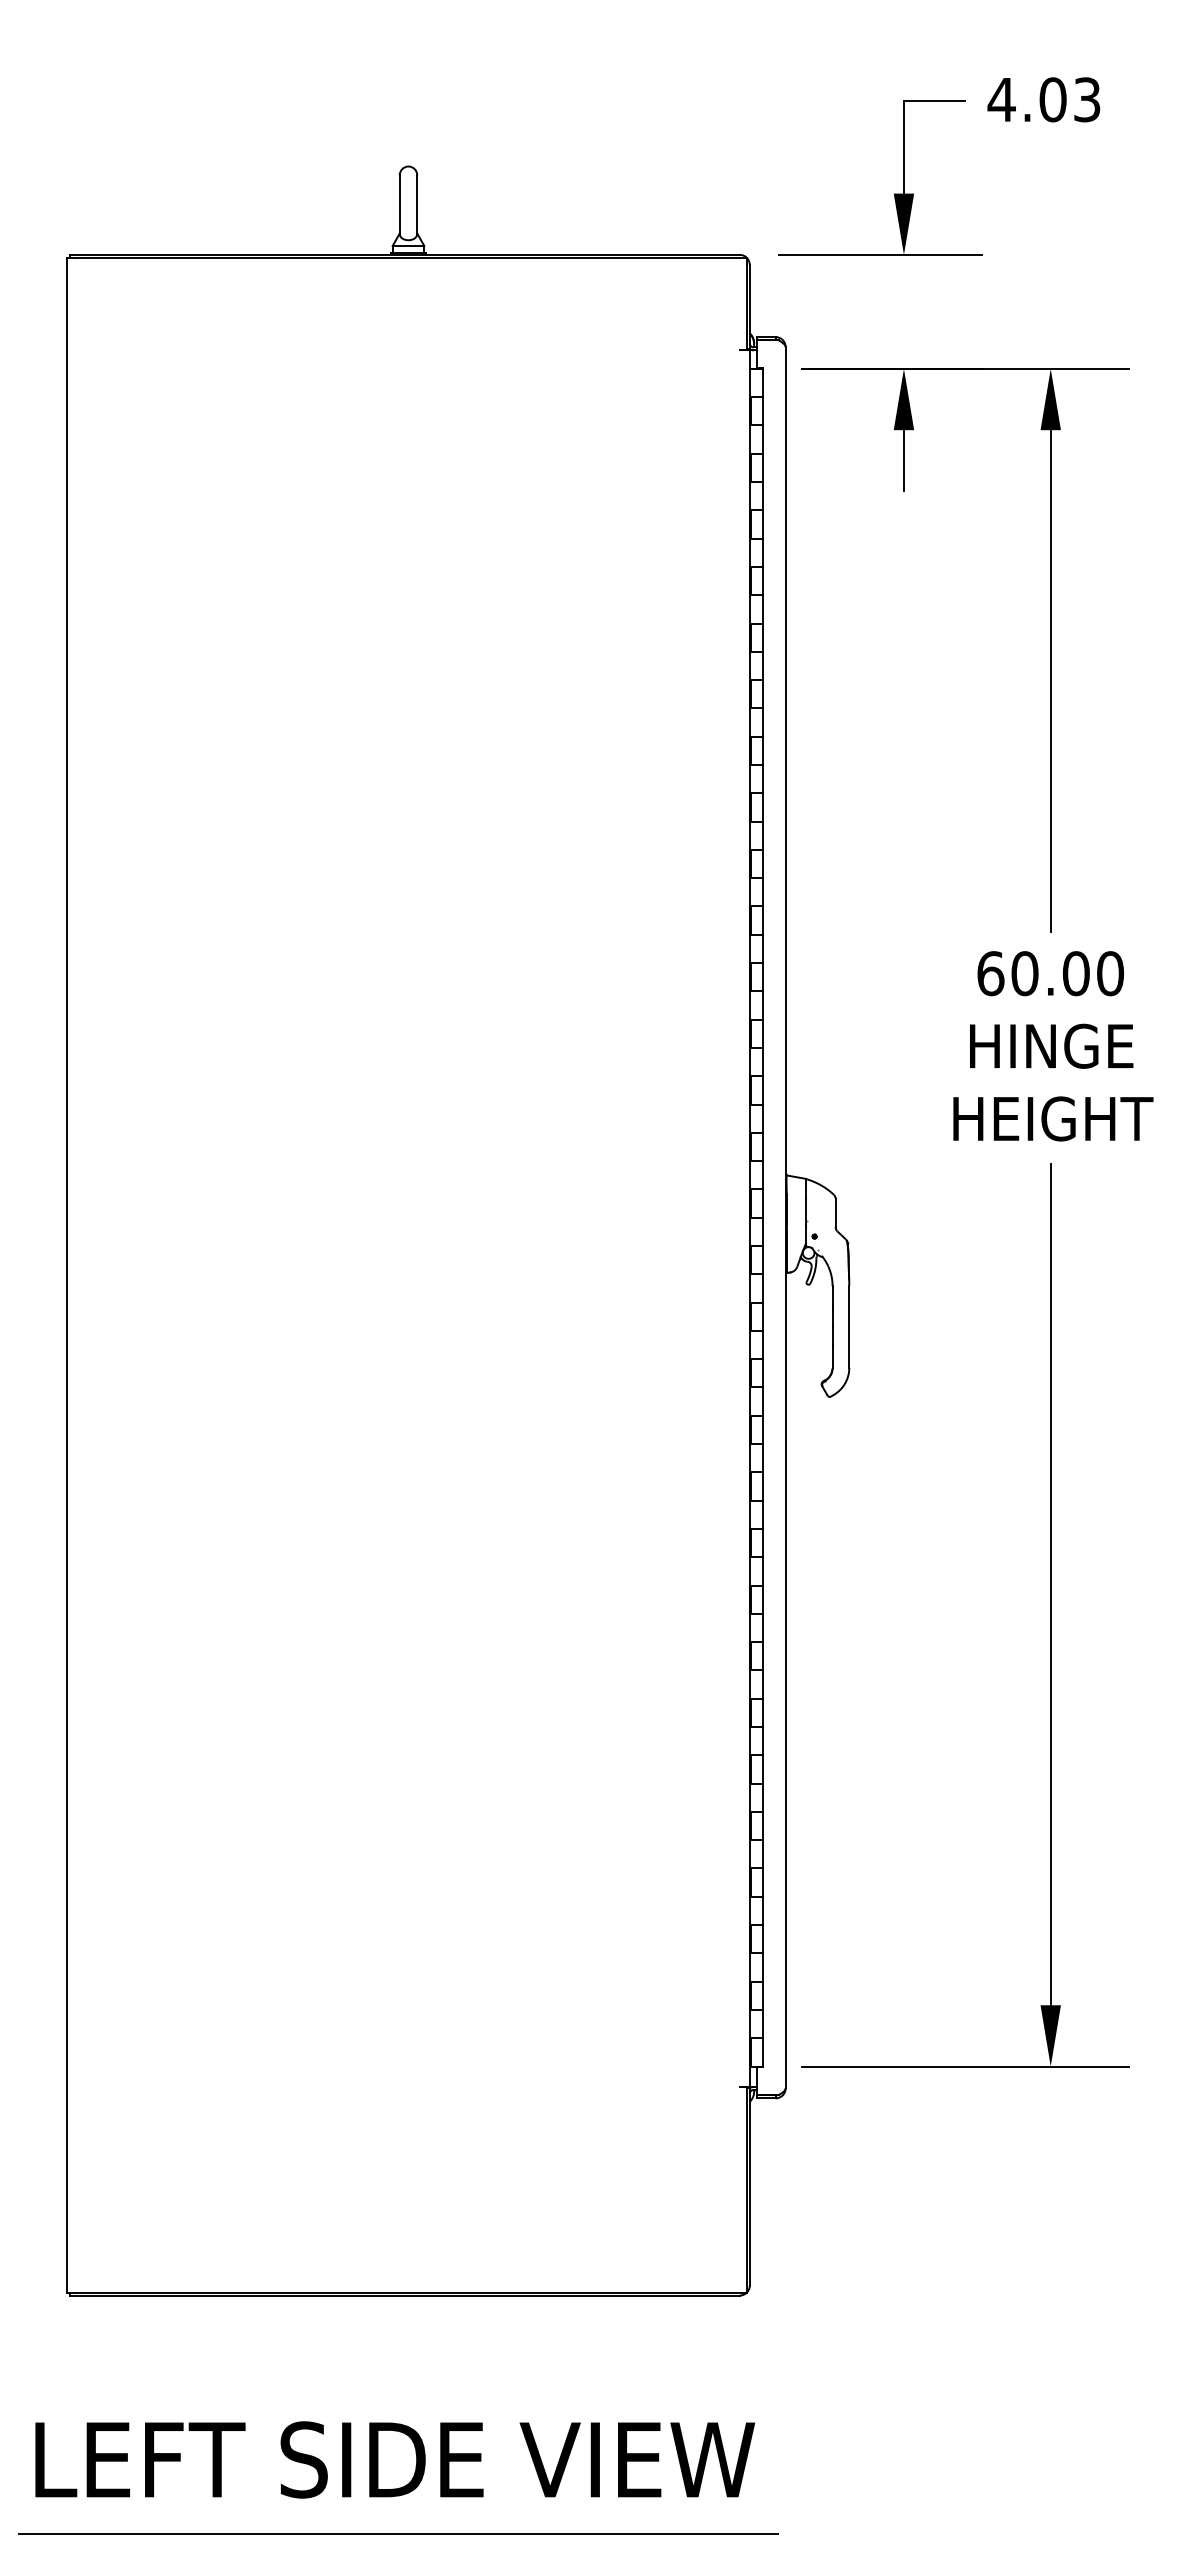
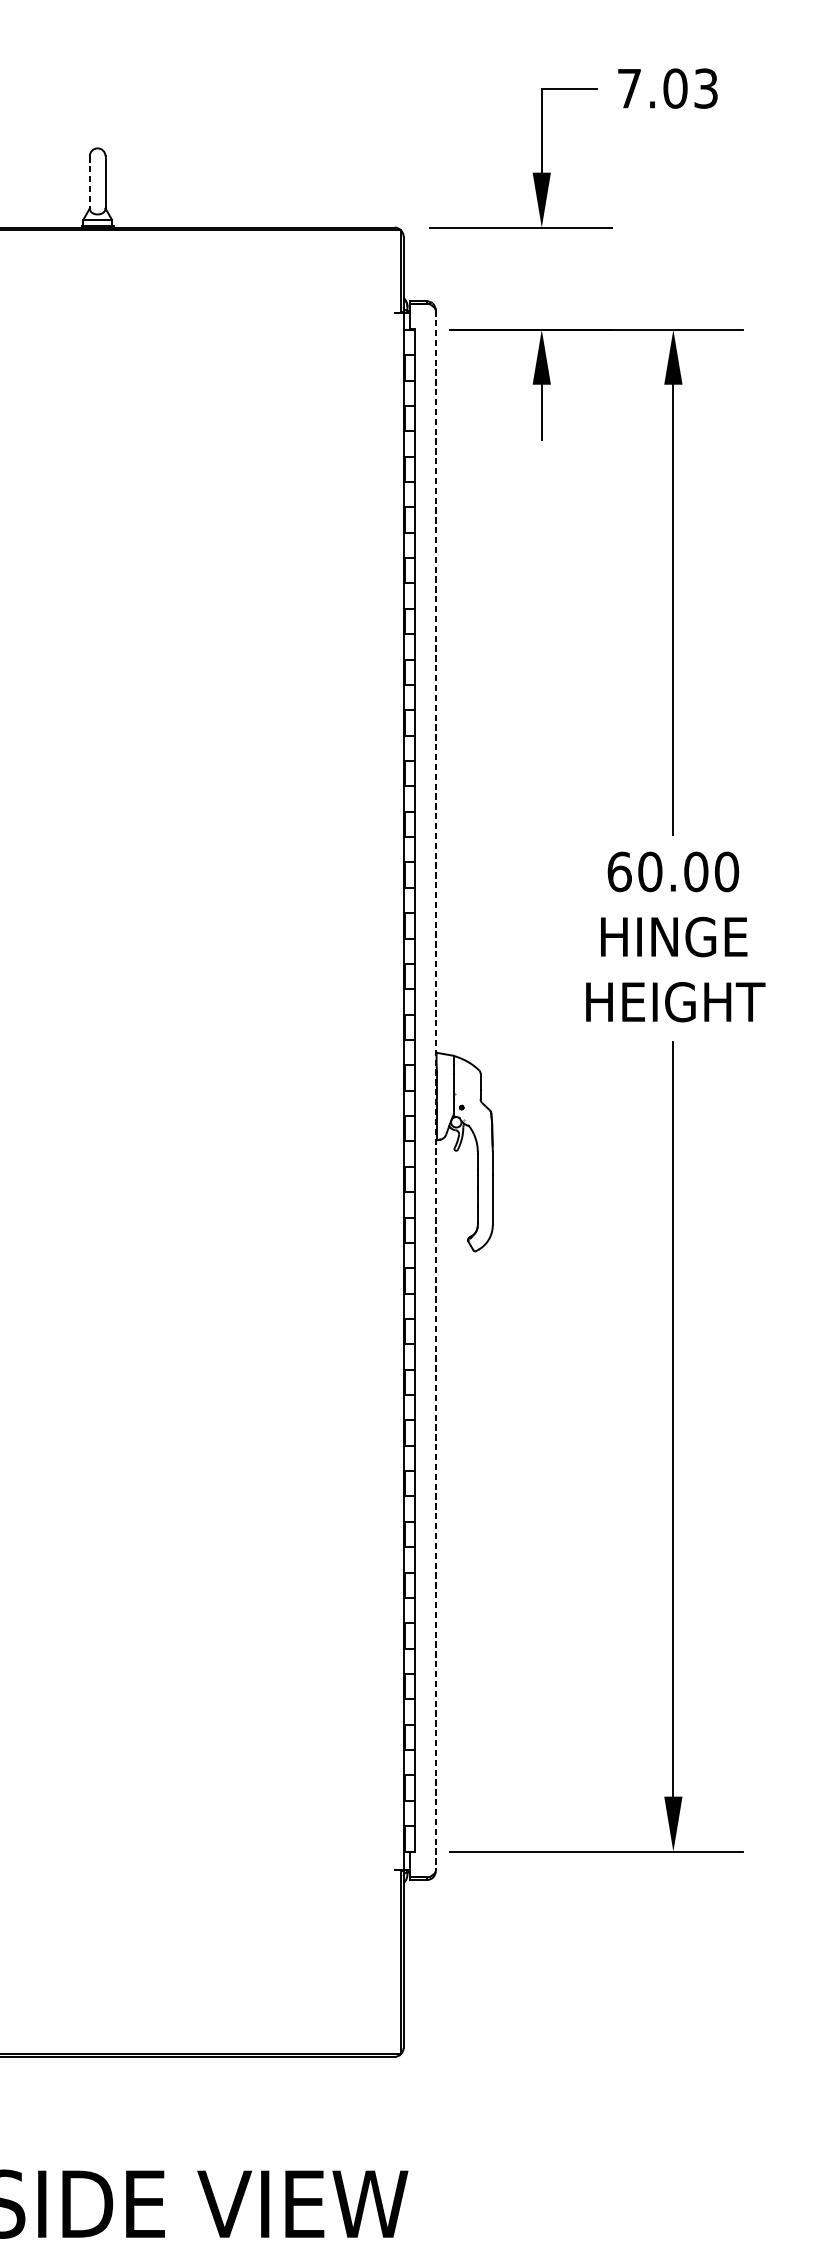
text: (1001, 99) -> (629, 88), 4.03 -> 7.03
line: (399, 204) -> (89, 182), solid -> dashed
line: (785, 1217) -> (435, 1090), solid -> dashed

